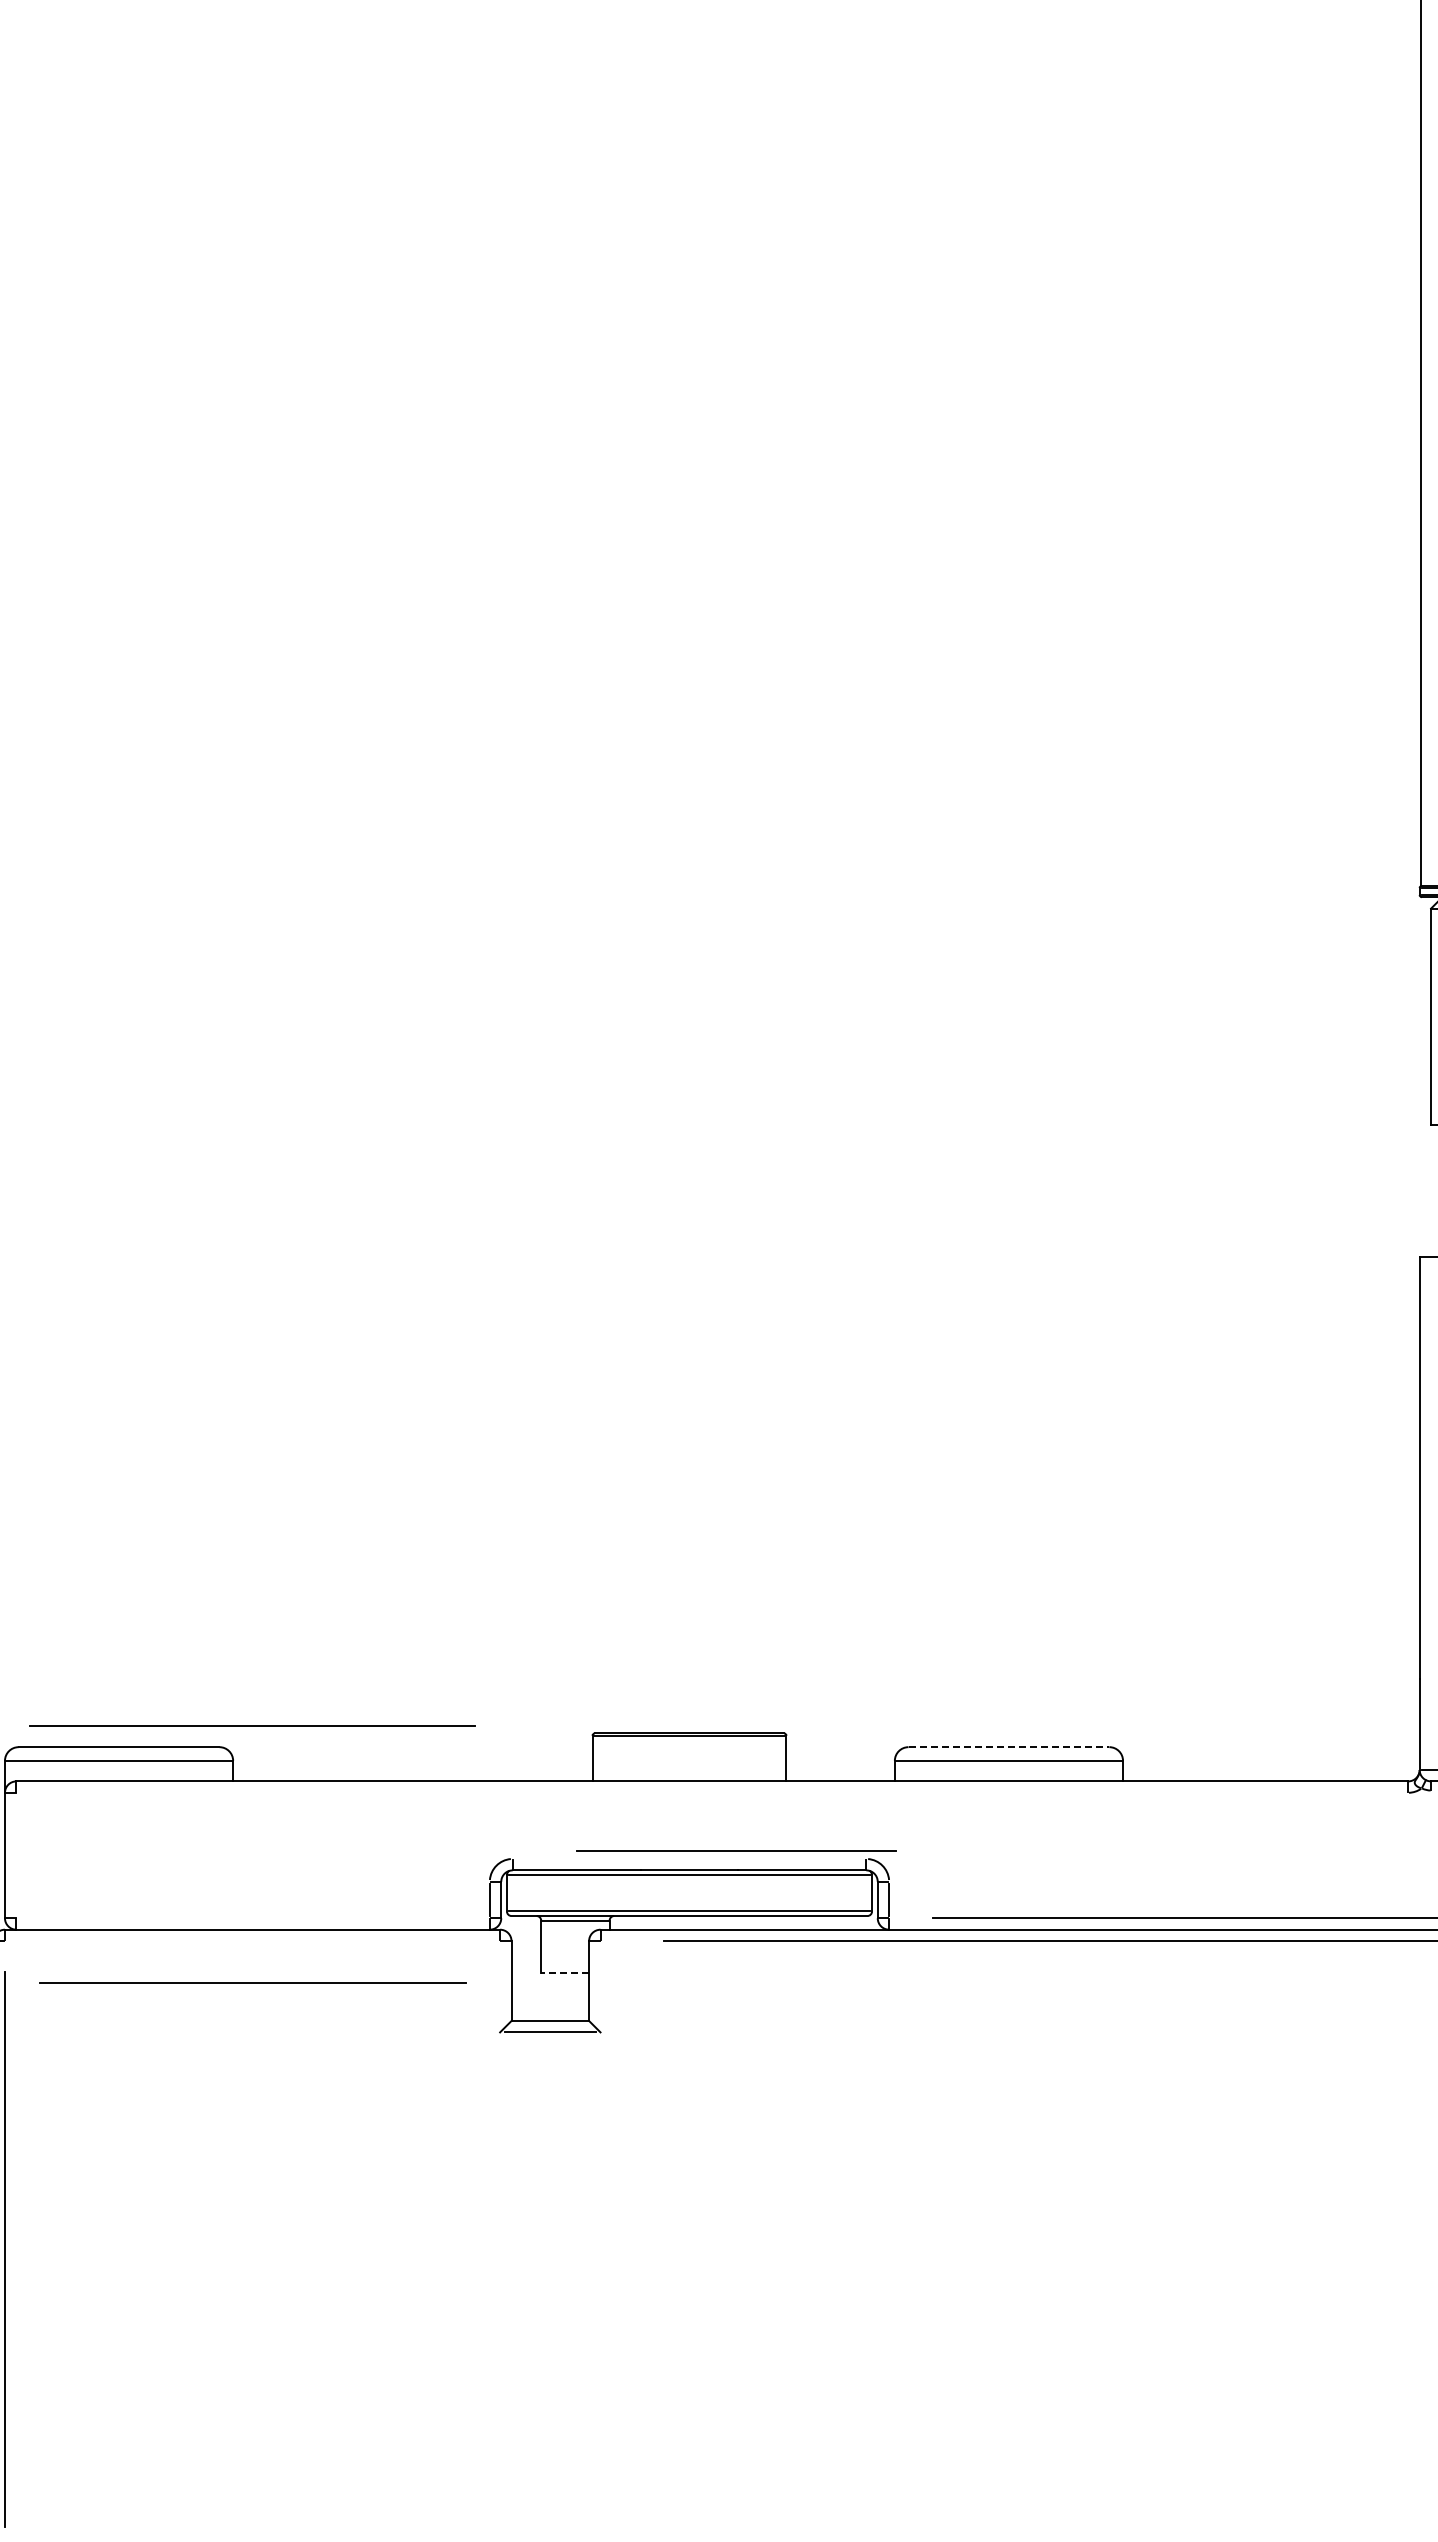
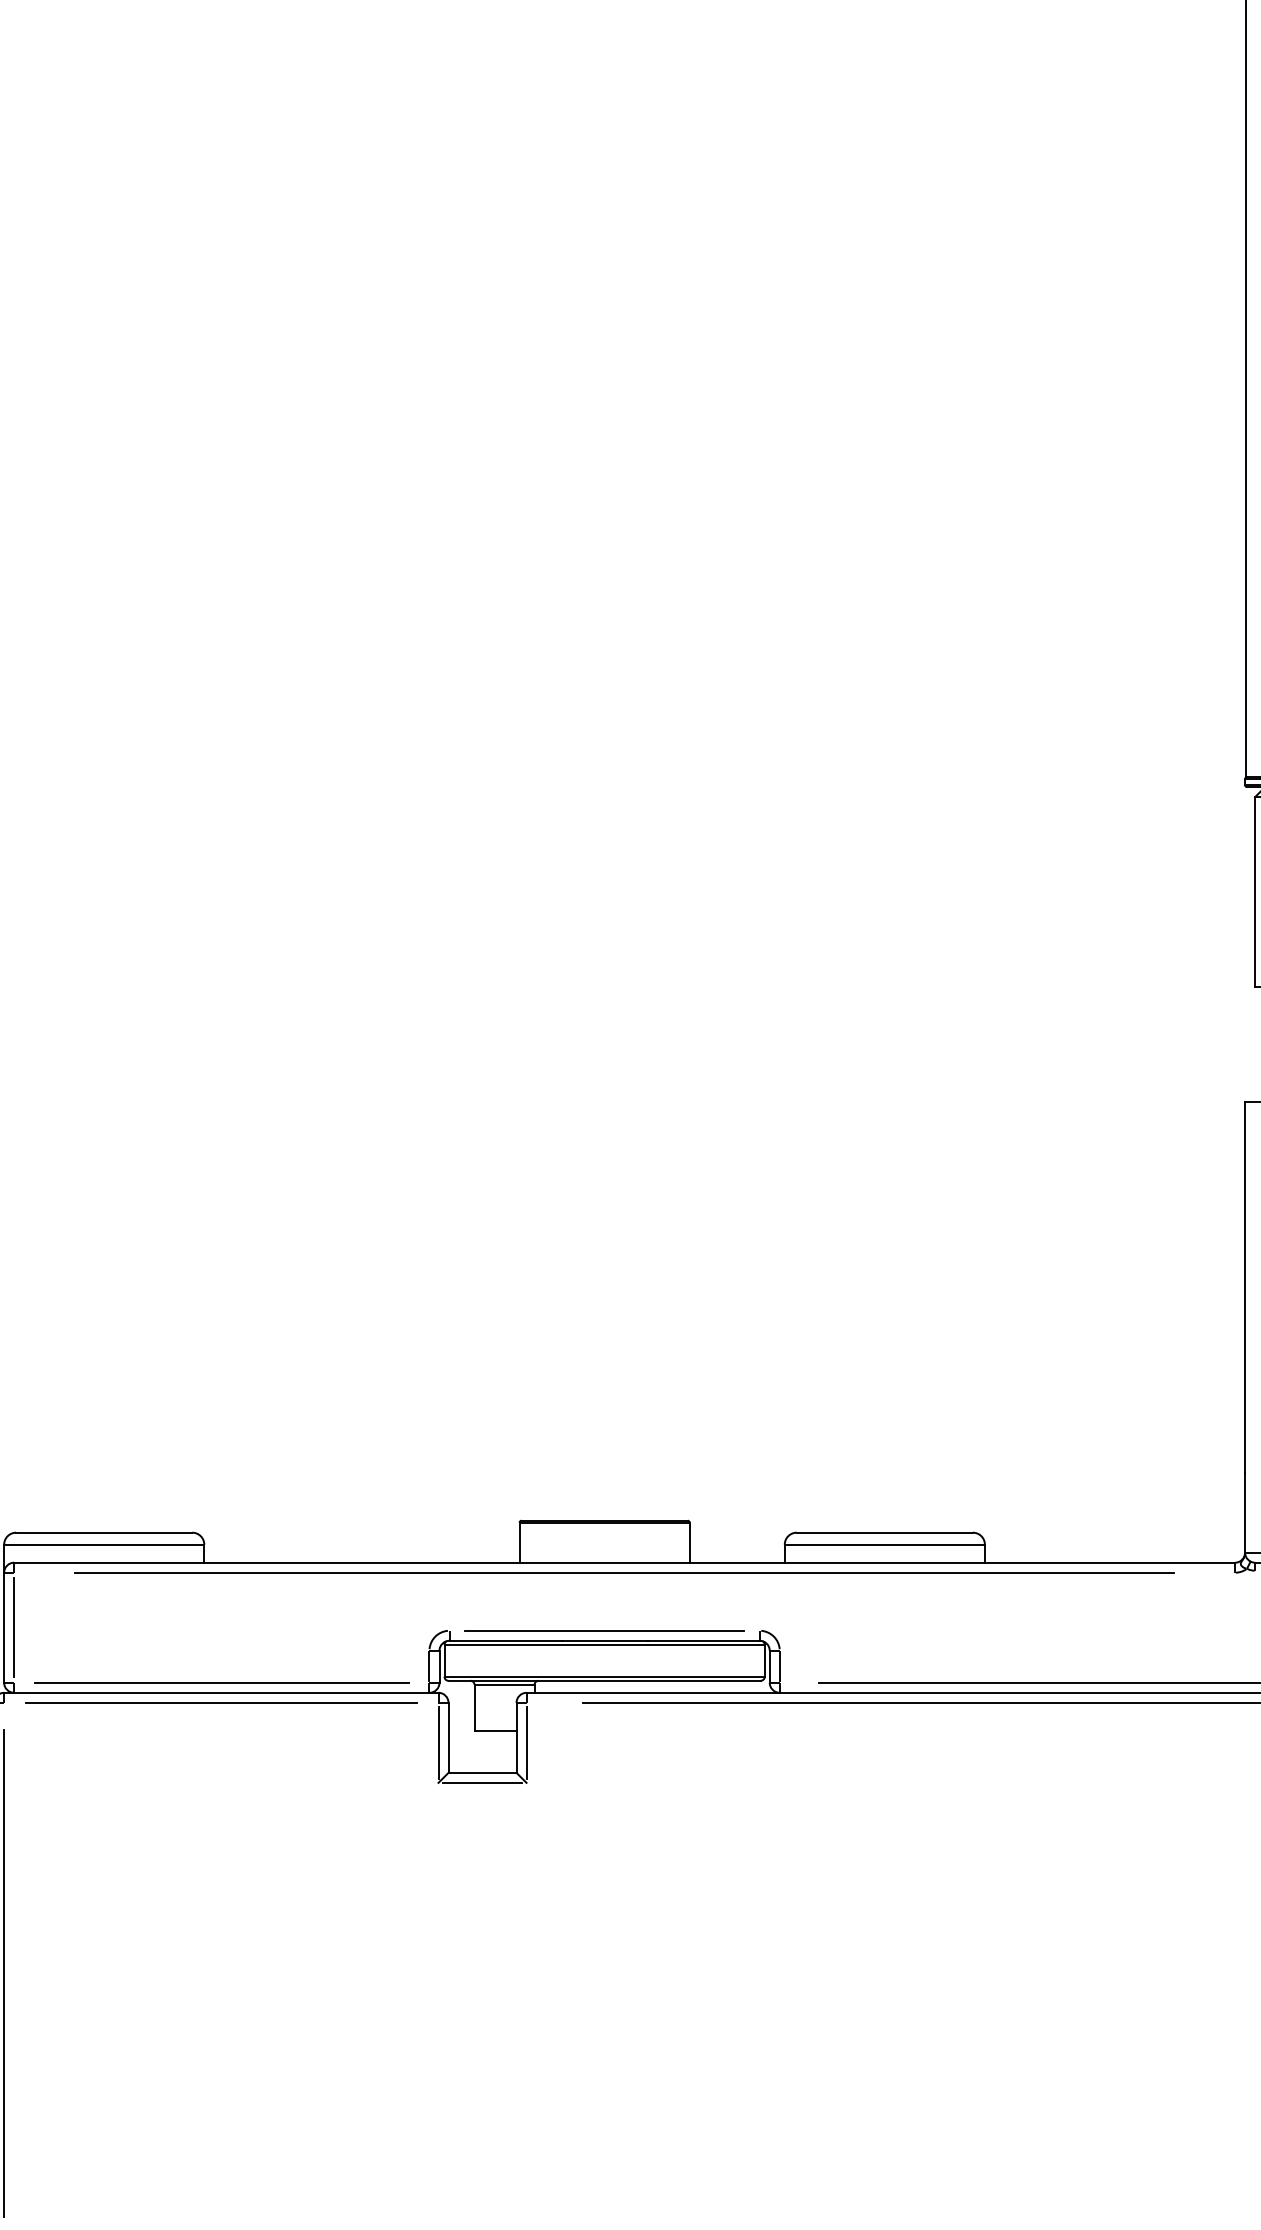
line: (252, 1725) -> (221, 1702), moved
line: (1009, 1747) -> (885, 1532), dashed -> solid
line: (711, 1792) -> (623, 1572), added
line: (736, 1850) -> (604, 1630), moved
line: (16, 1855) -> (14, 1627), added
line: (565, 1973) -> (495, 1731), dashed -> solid
line: (252, 1982) -> (221, 1682), moved
line: (500, 1986) -> (438, 1742), added
line: (600, 1986) -> (526, 1742), added

